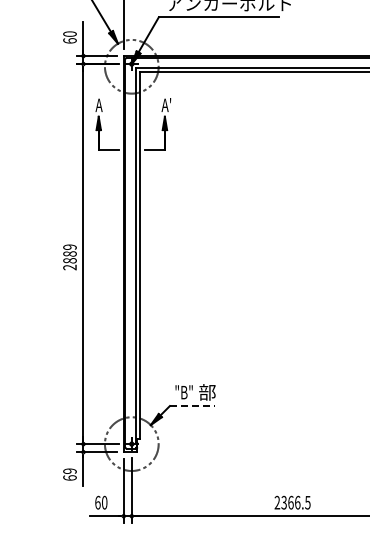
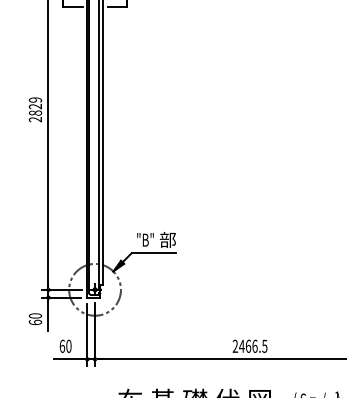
text: (69, 253) -> (35, 106), 2889 -> 2829
line: (192, 406) -> (153, 253), dashed -> solid
text: (69, 470) -> (35, 315), 69 -> 60
text: (284, 502) -> (242, 346), 2366.5 -> 2466.5

